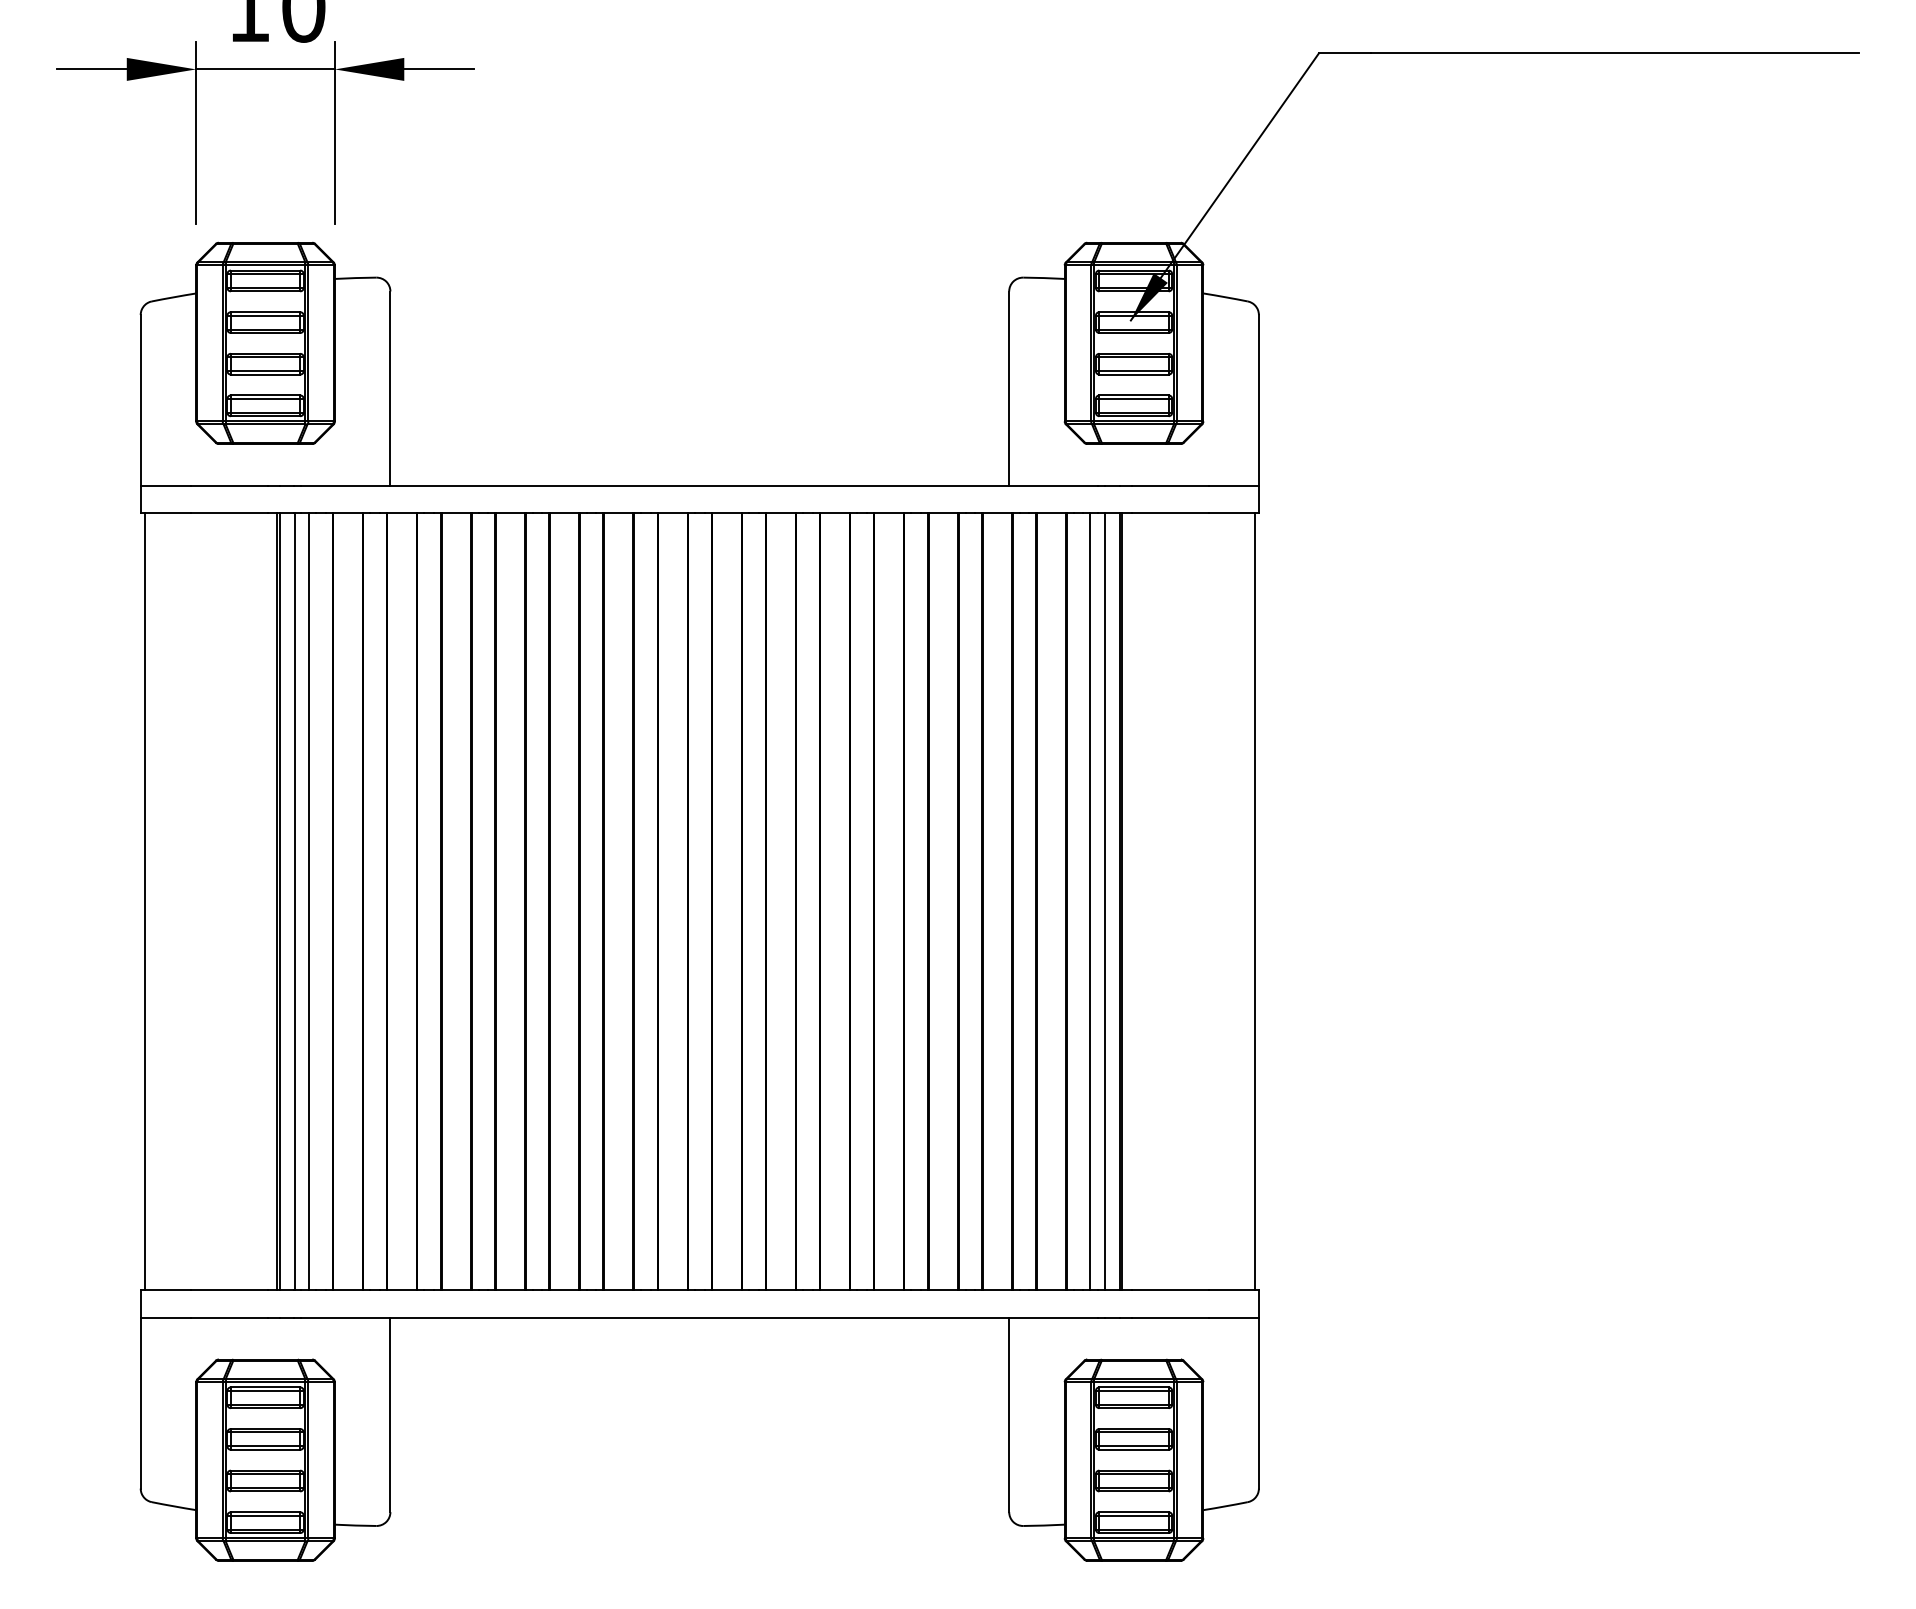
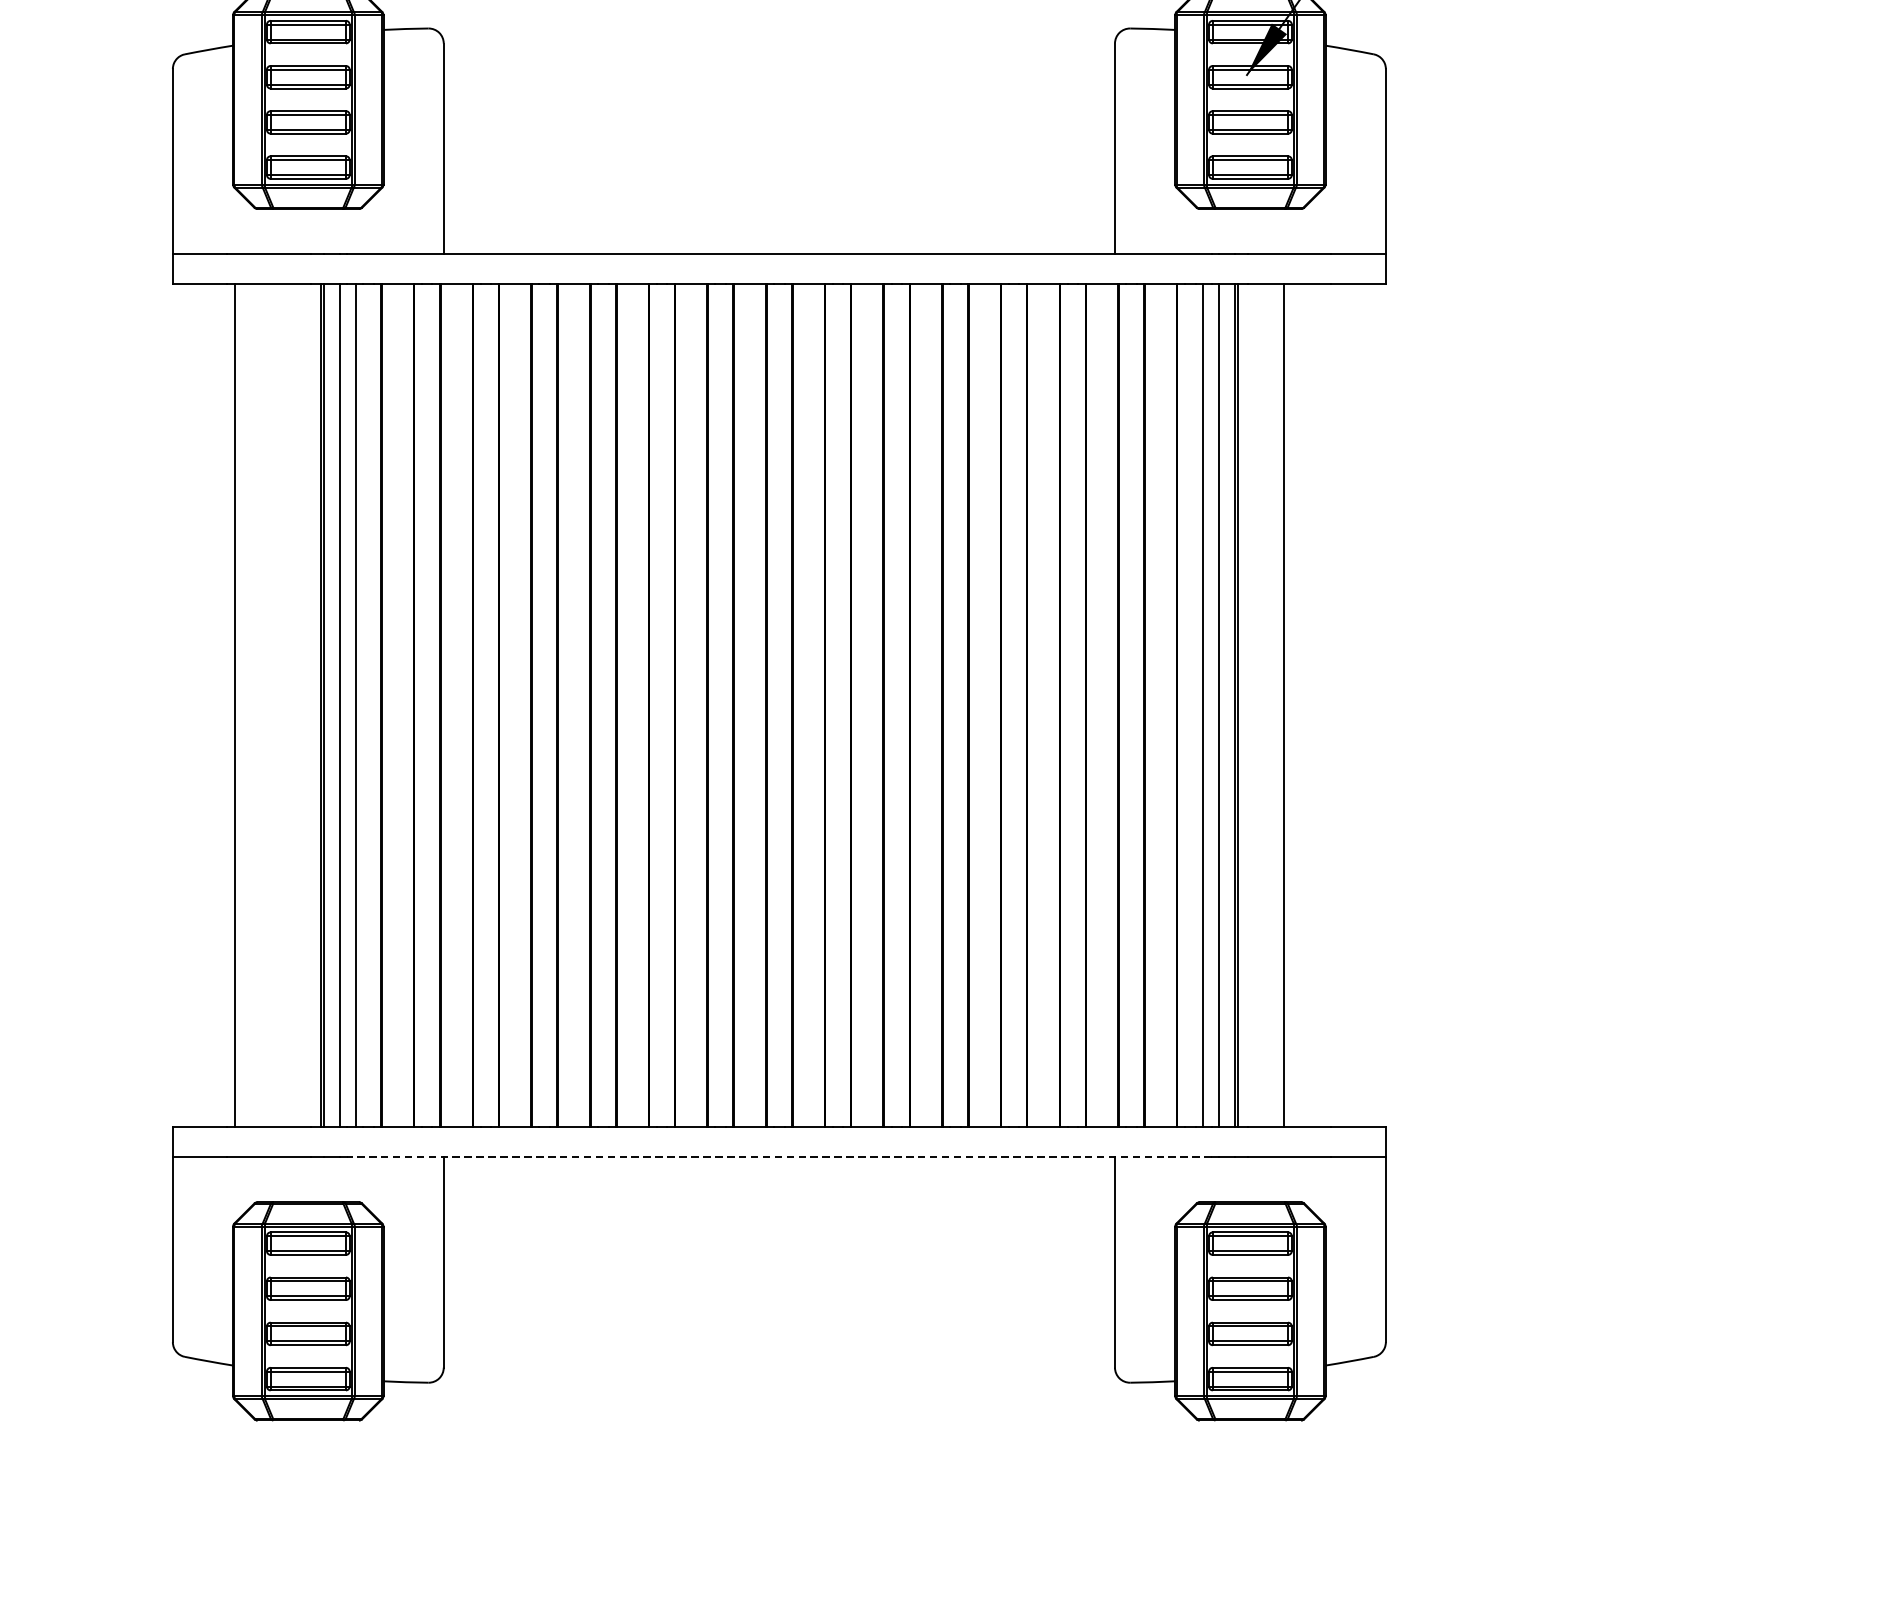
line: (144, 901) -> (234, 705), moved
line: (1254, 901) -> (1283, 705), moved
line: (699, 1318) -> (779, 1157), solid -> dashed

